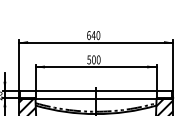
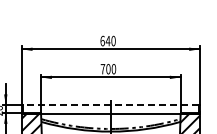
text: (88, 60) -> (102, 69), 500 -> 700
line: (95, 91) -> (110, 105), solid -> dashed

